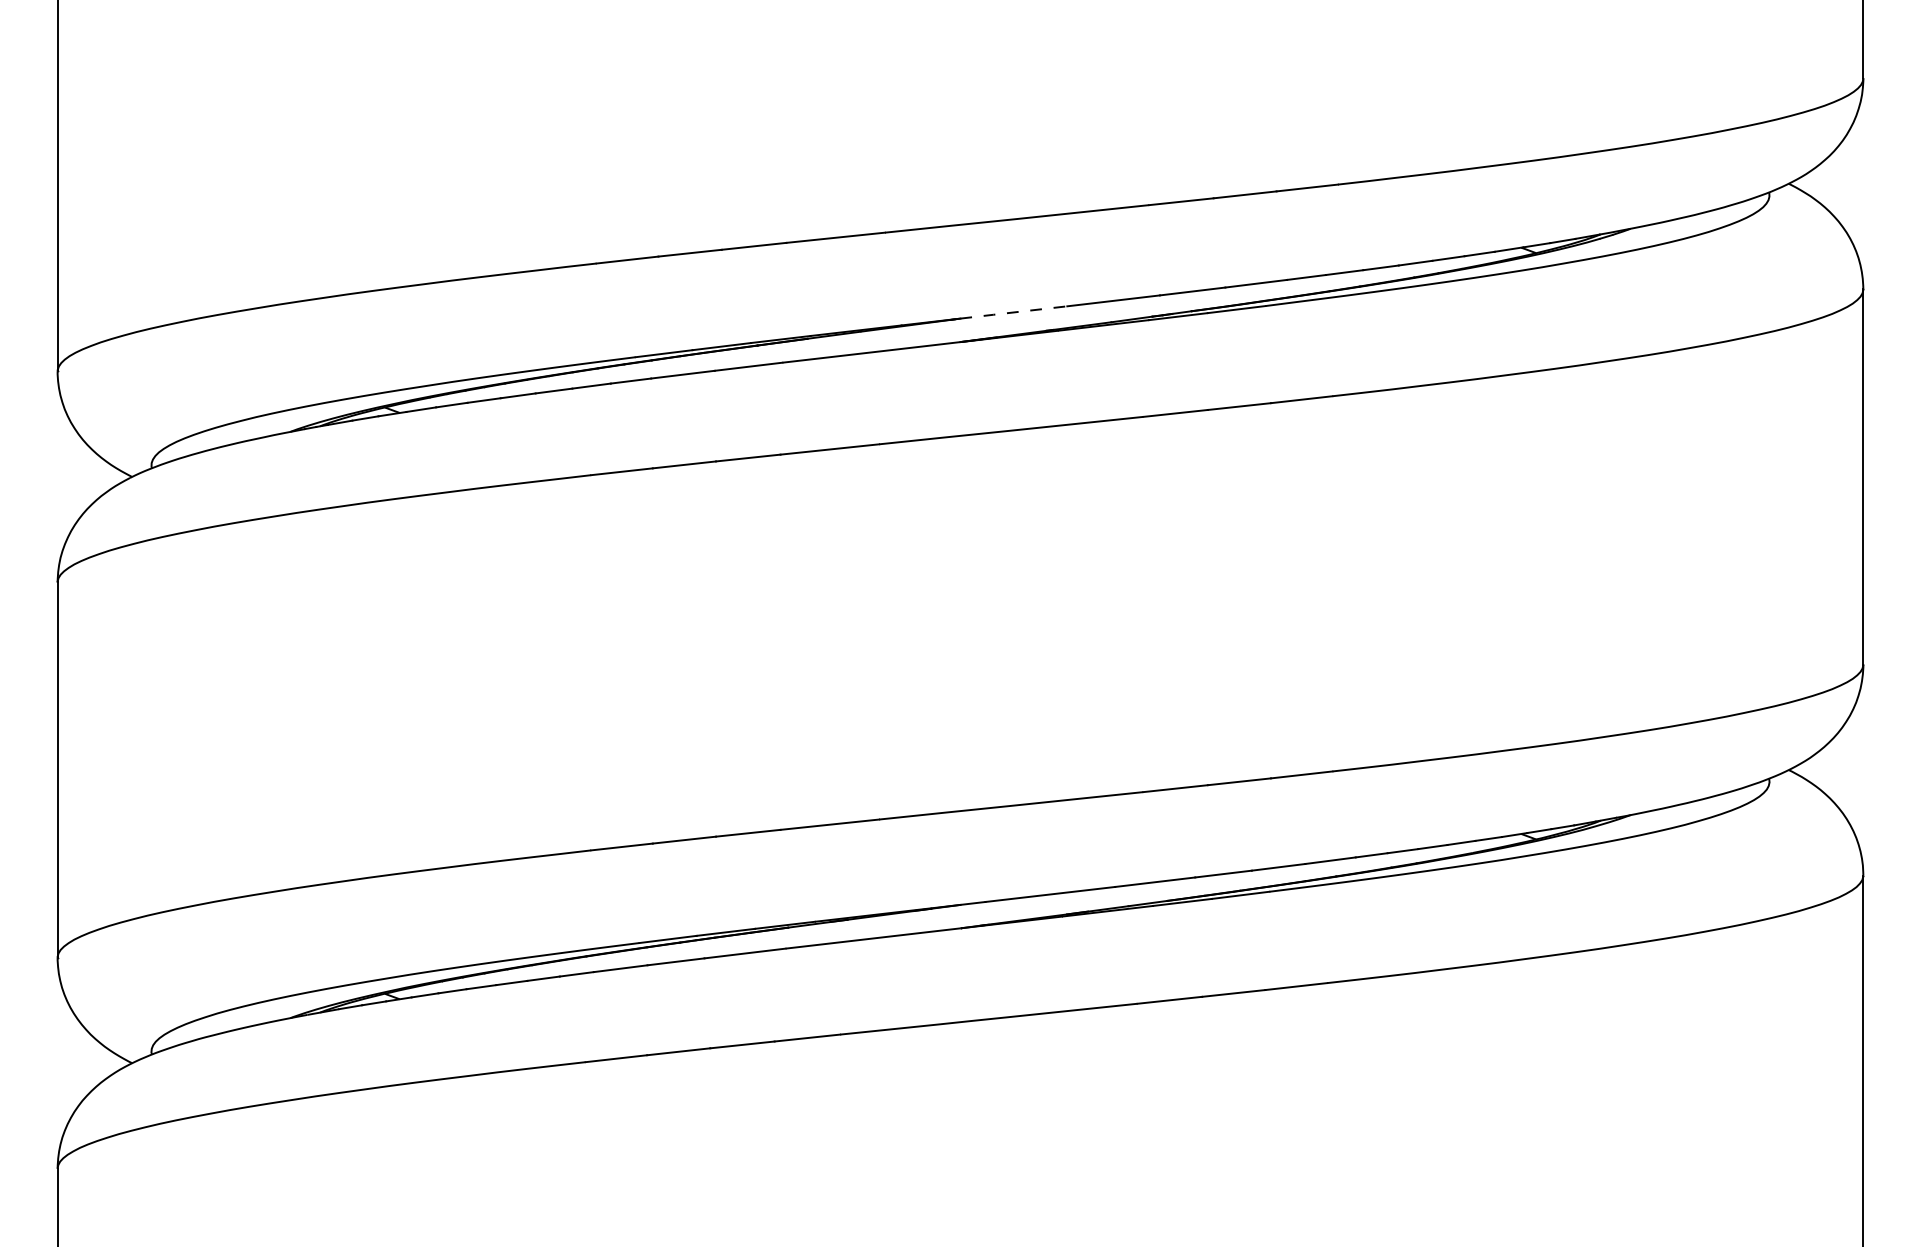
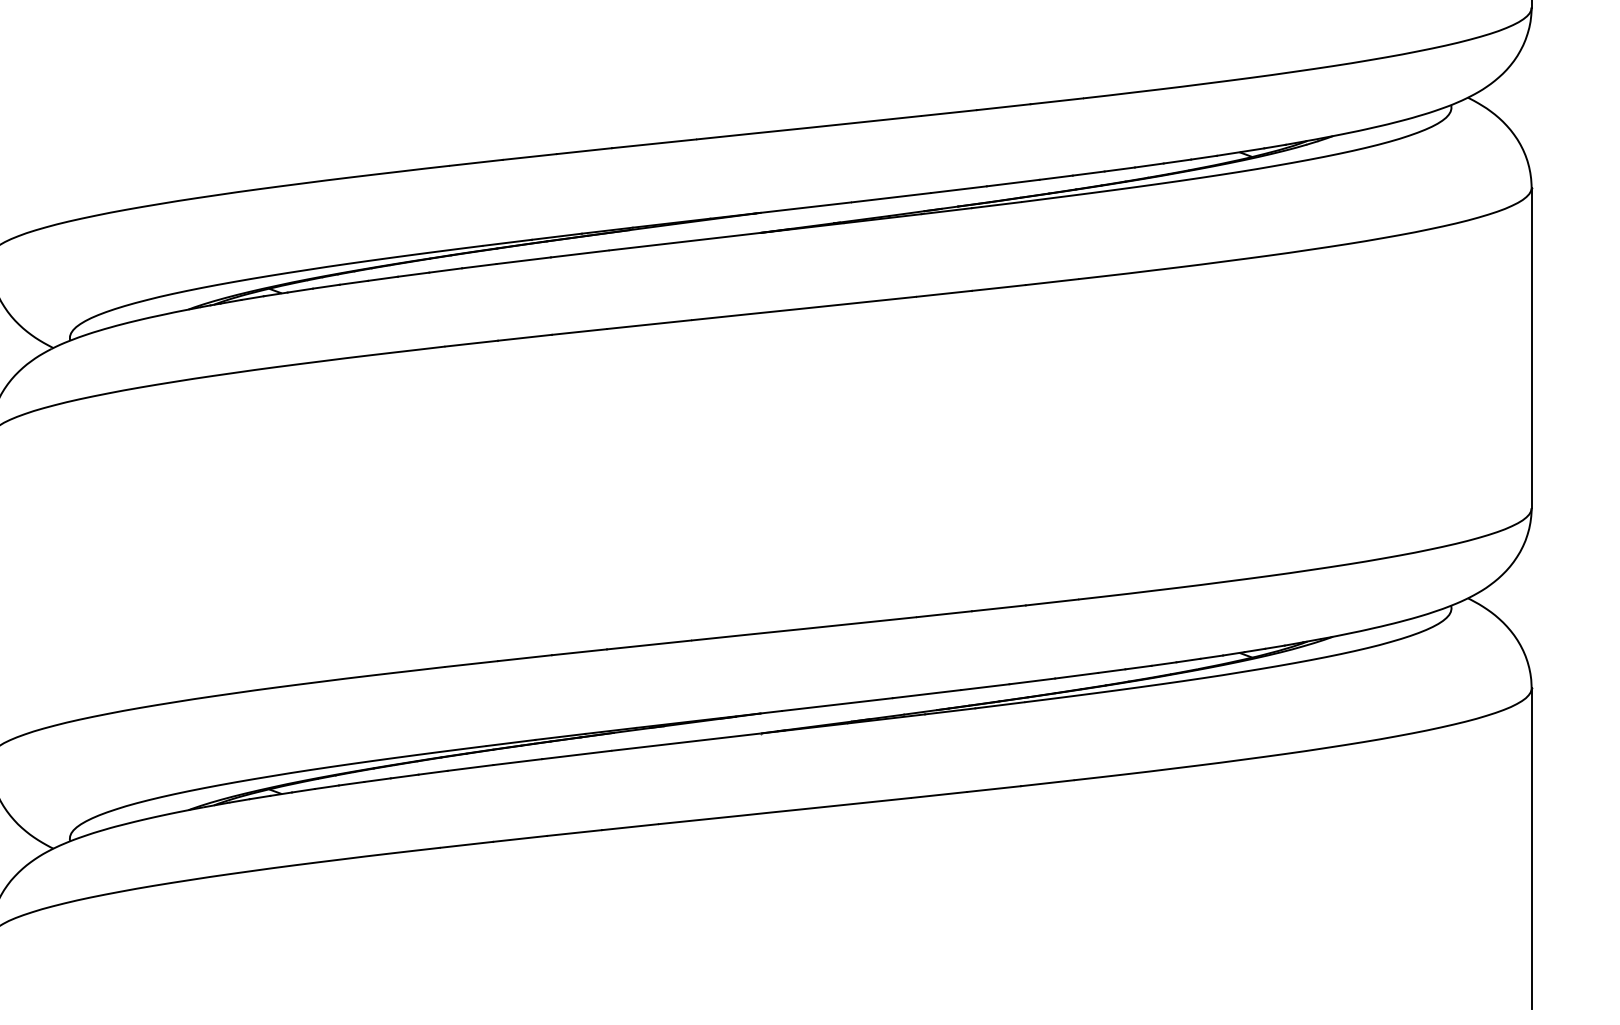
line: (1013, 312) -> (805, 207), dashed -> solid

